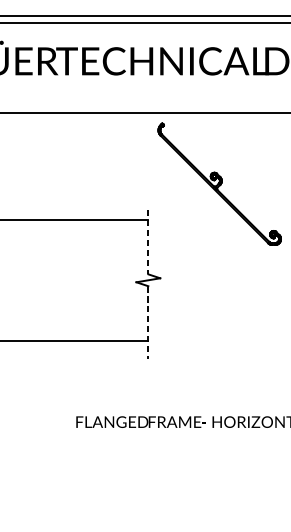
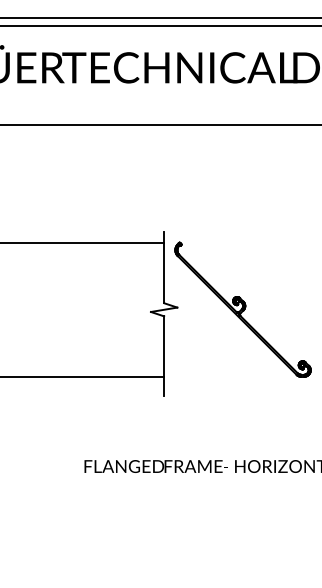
part: (219, 184) -> (242, 309), moved
line: (148, 242) -> (164, 267), dashed -> solid
line: (148, 322) -> (164, 356), dashed -> solid

